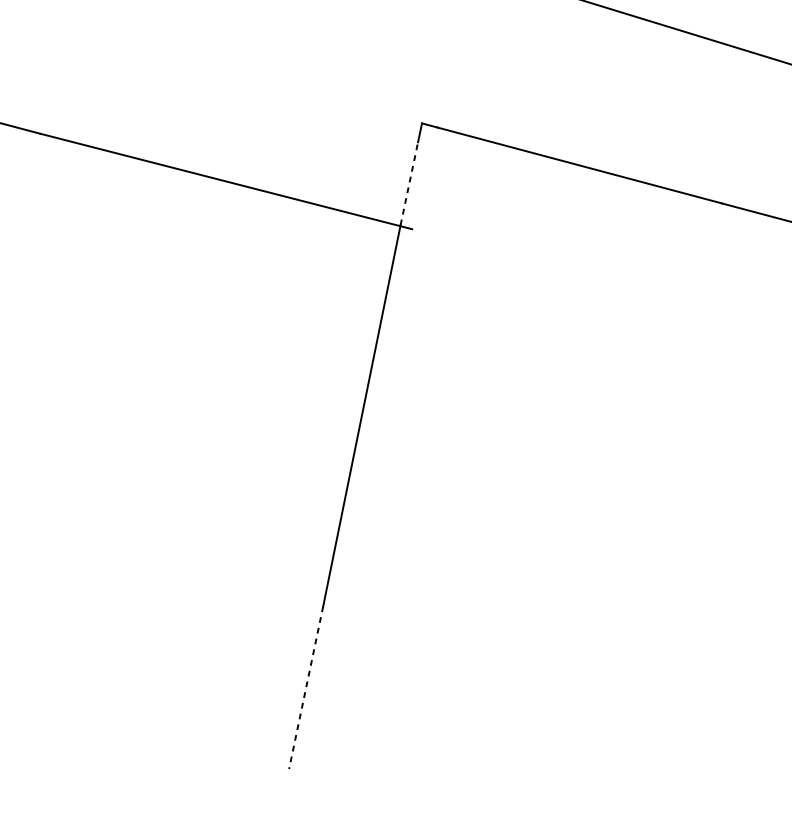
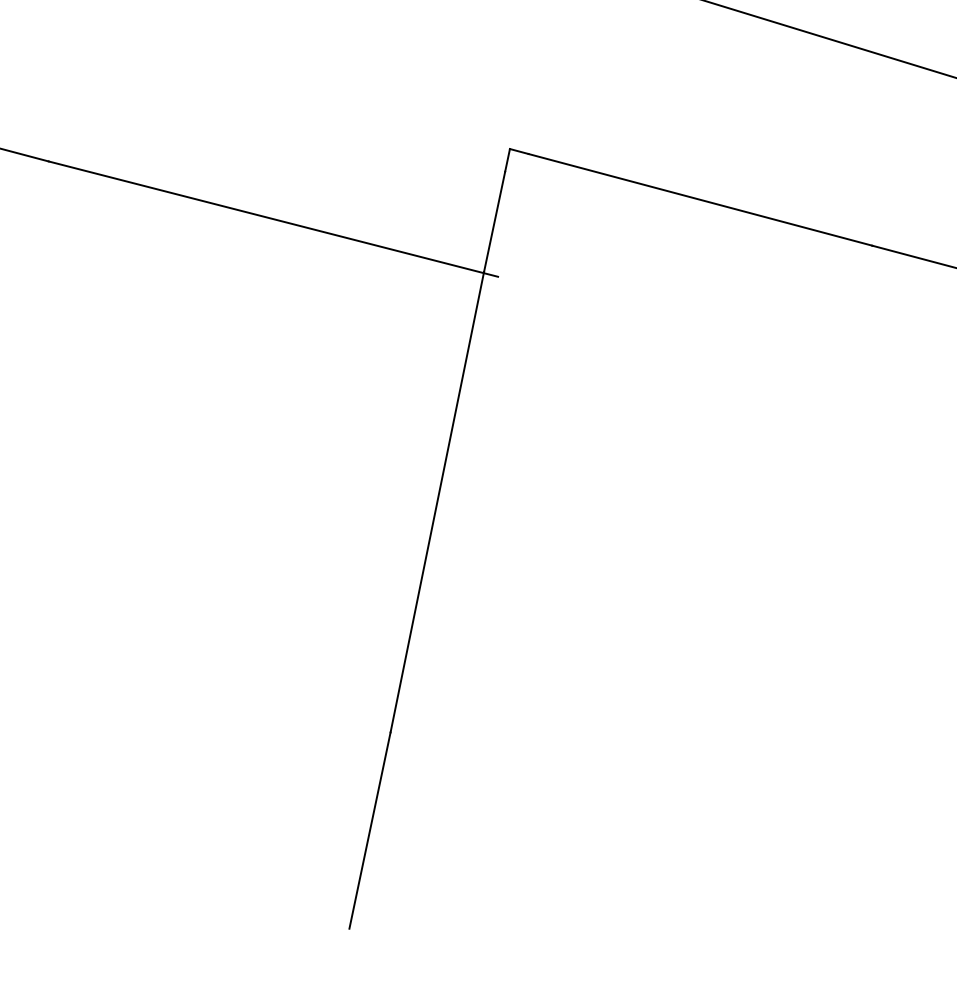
line: (409, 183) -> (494, 221), dashed -> solid
line: (305, 688) -> (369, 831), dashed -> solid

